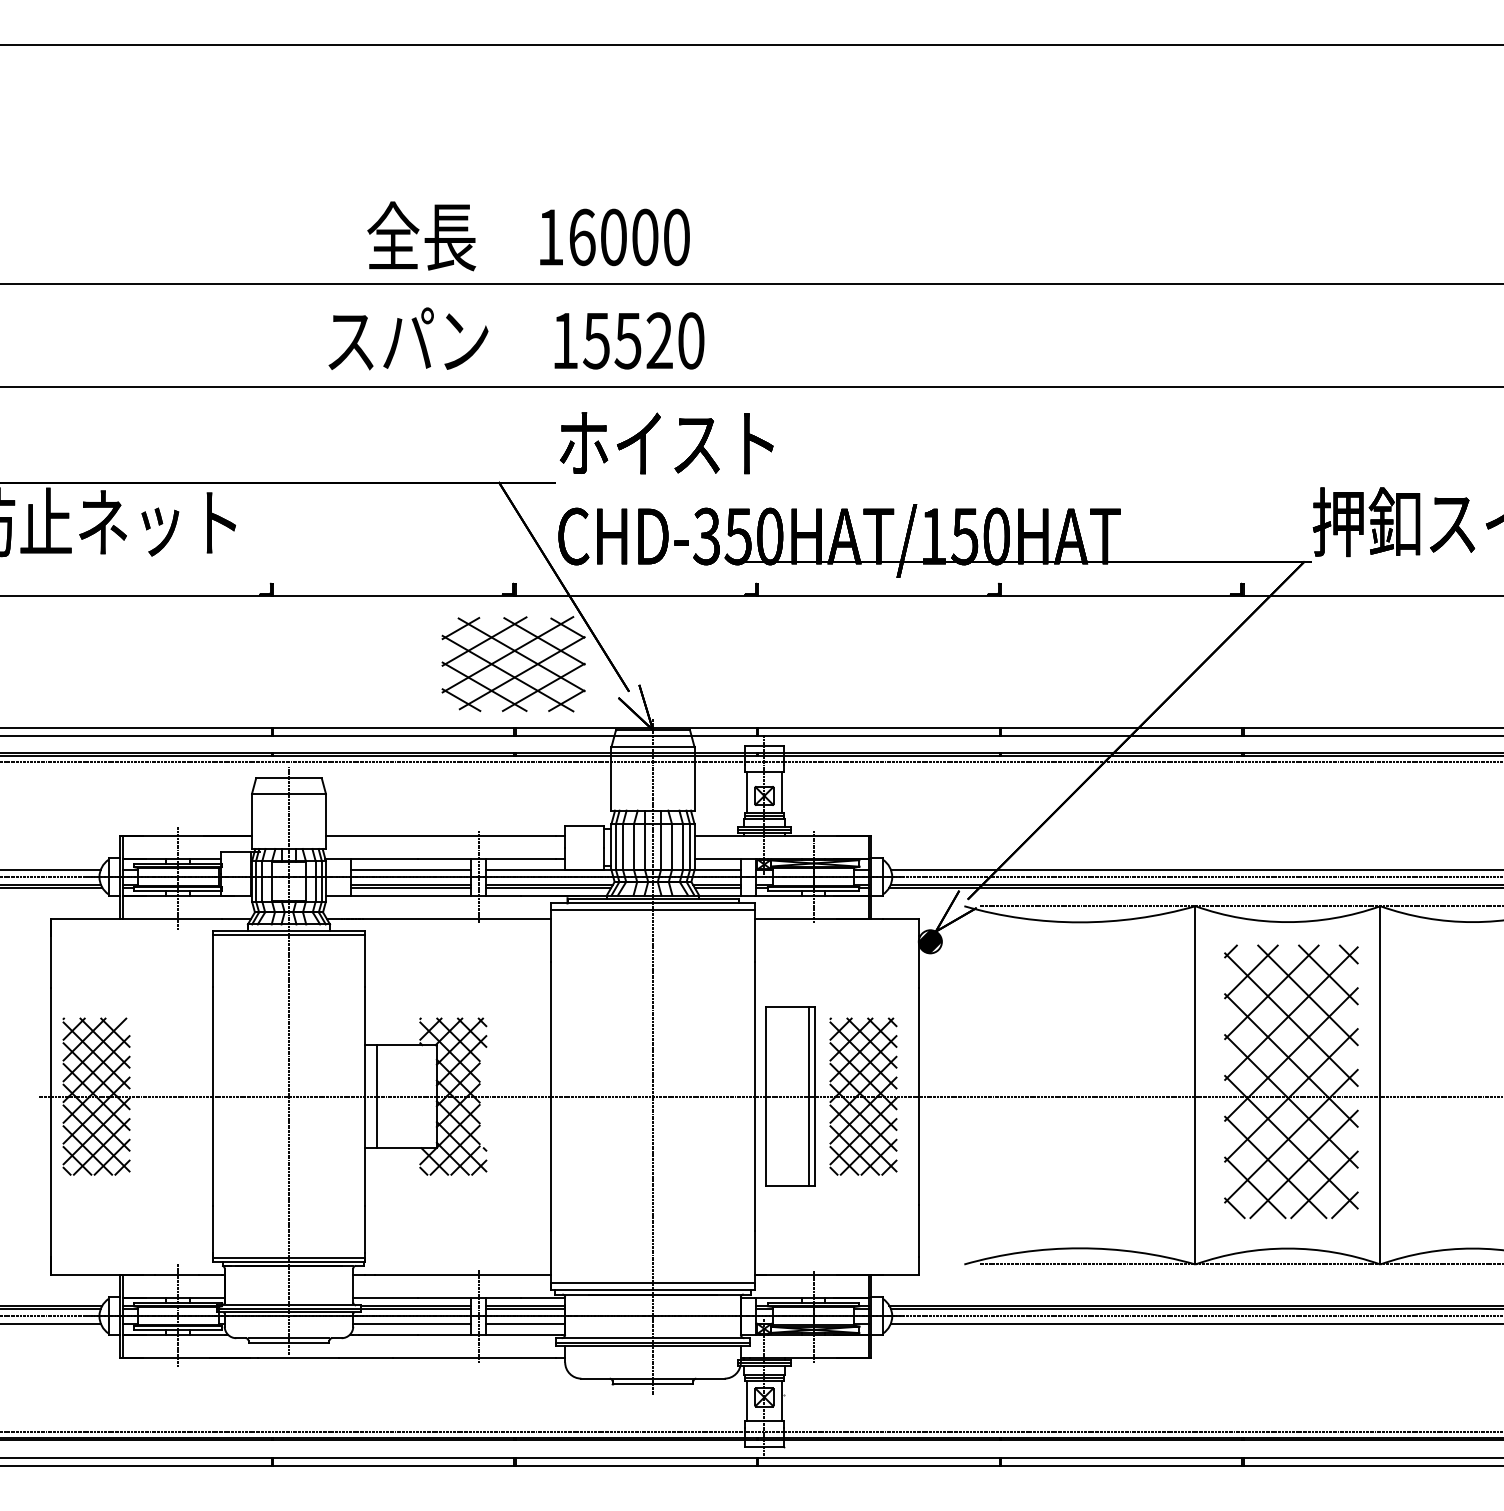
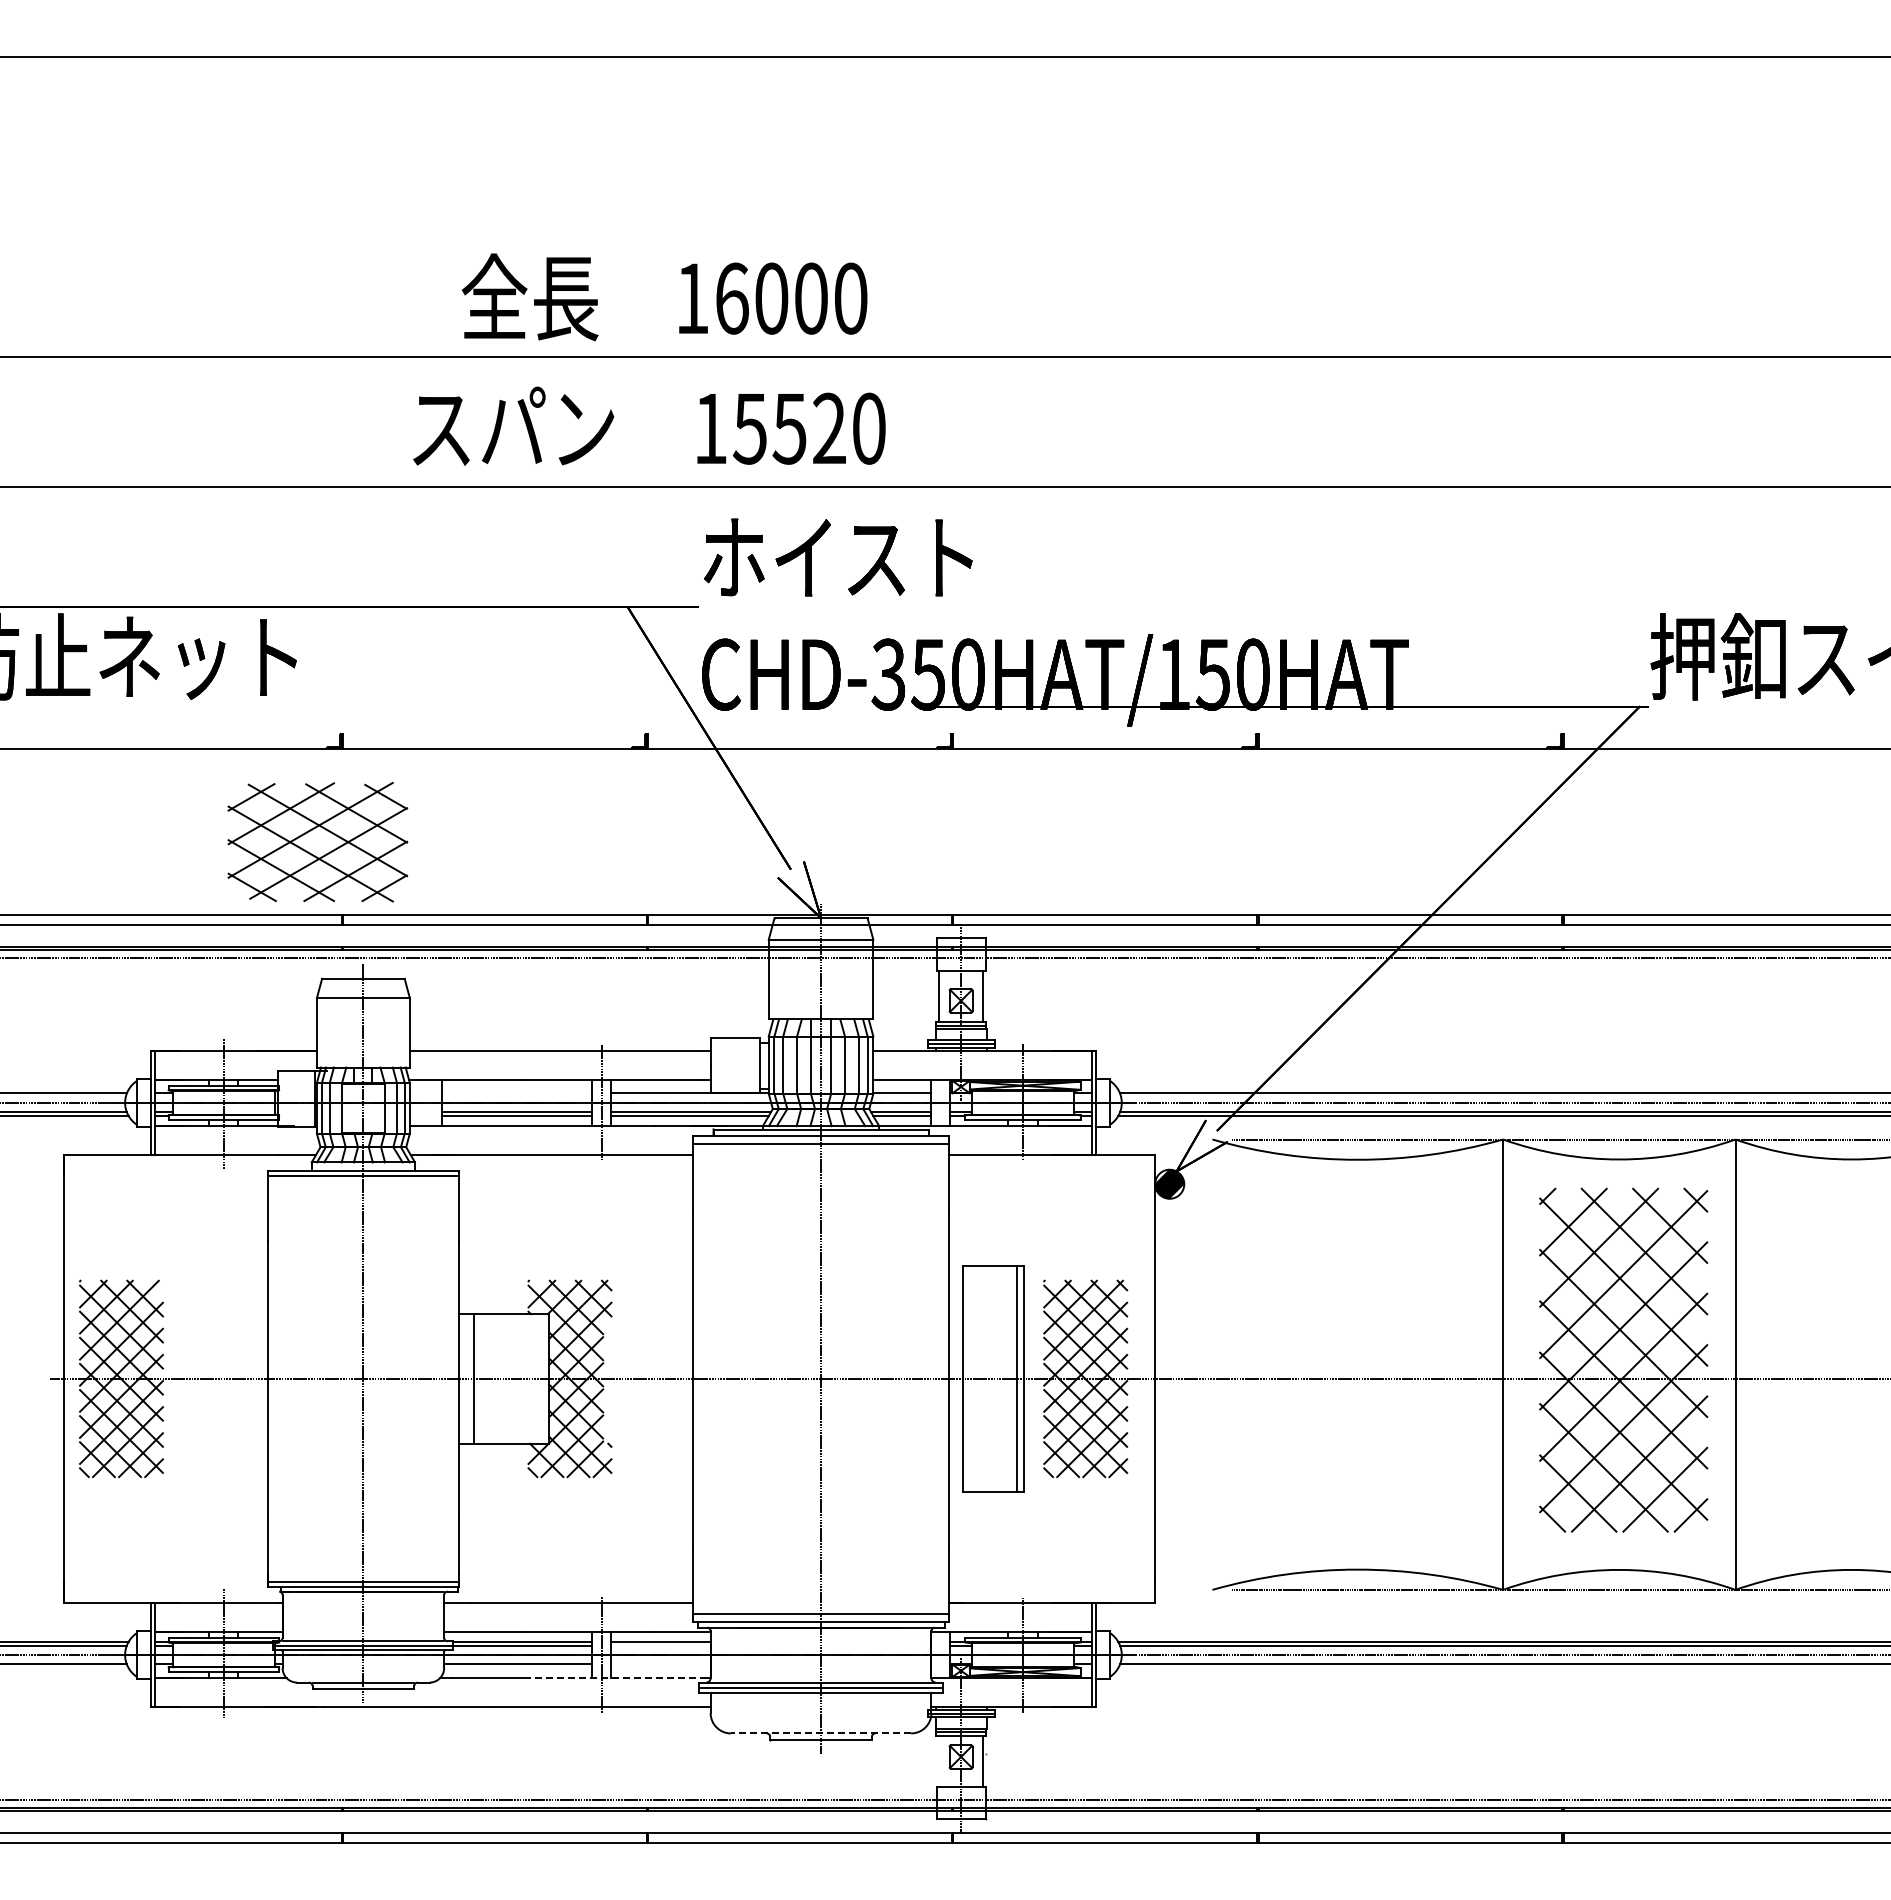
part: (513, 664) -> (317, 842), moved
line: (410, 869) -> (516, 1093), removed
line: (525, 1308) -> (660, 1645), removed
line: (525, 1323) -> (660, 1664), removed
line: (489, 1334) -> (615, 1678), solid -> dashed
line: (652, 1378) -> (820, 1733), solid -> dashed
line: (747, 1400) -> (939, 1761), removed

